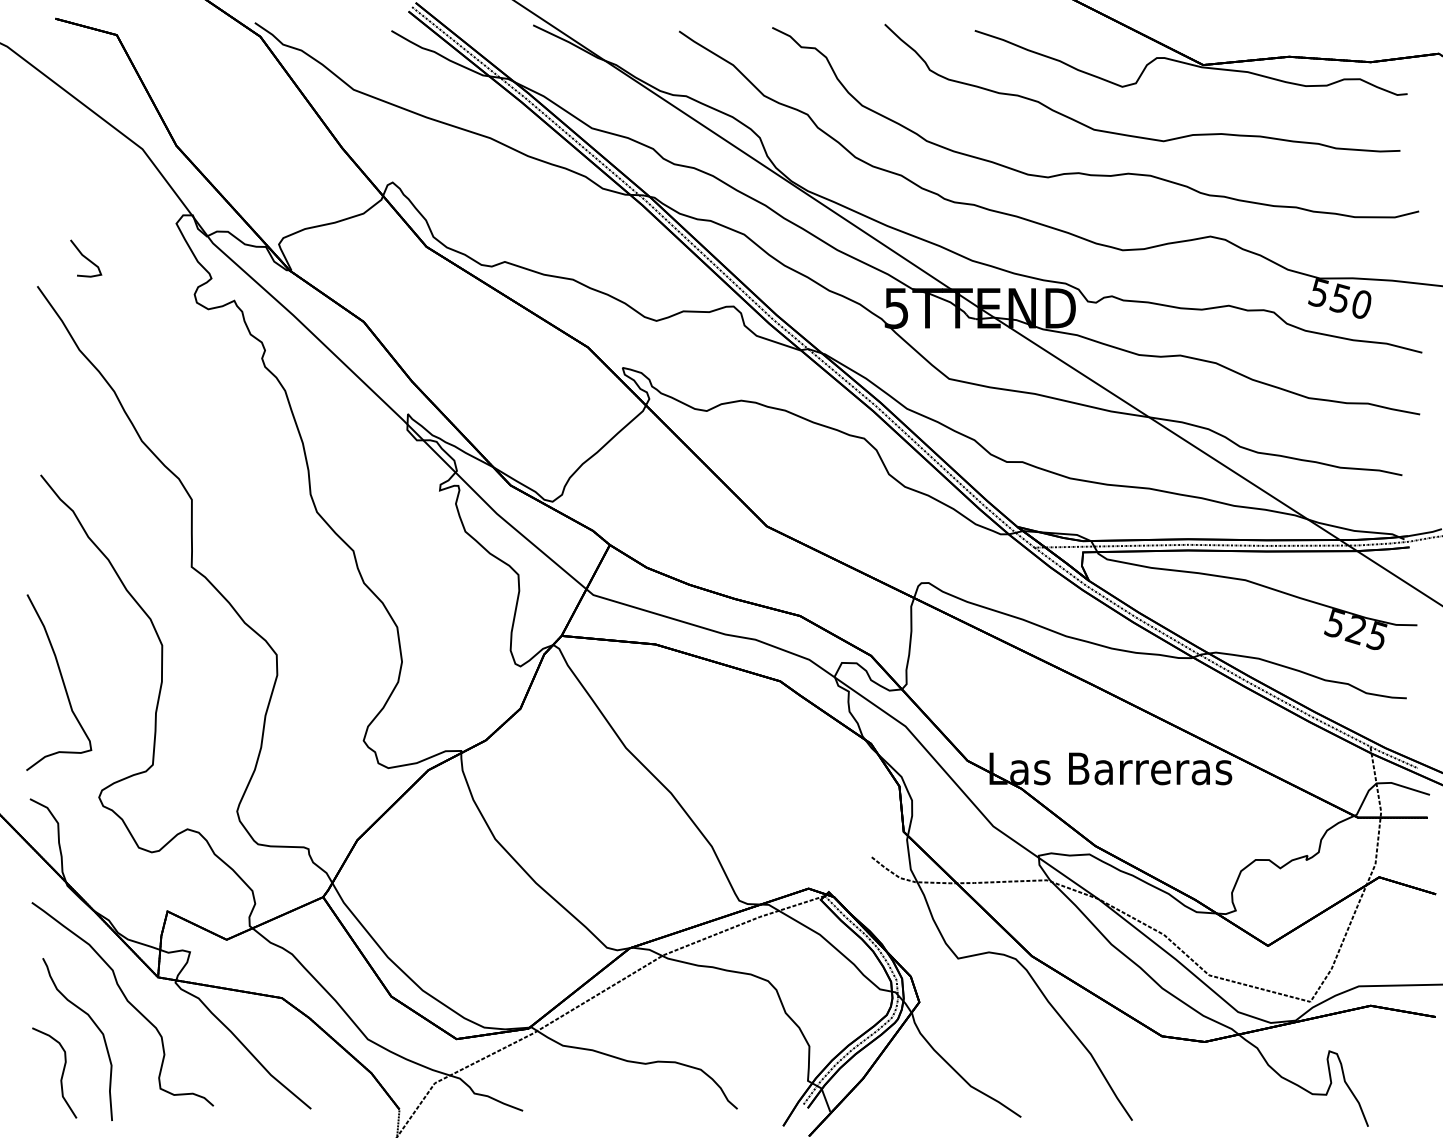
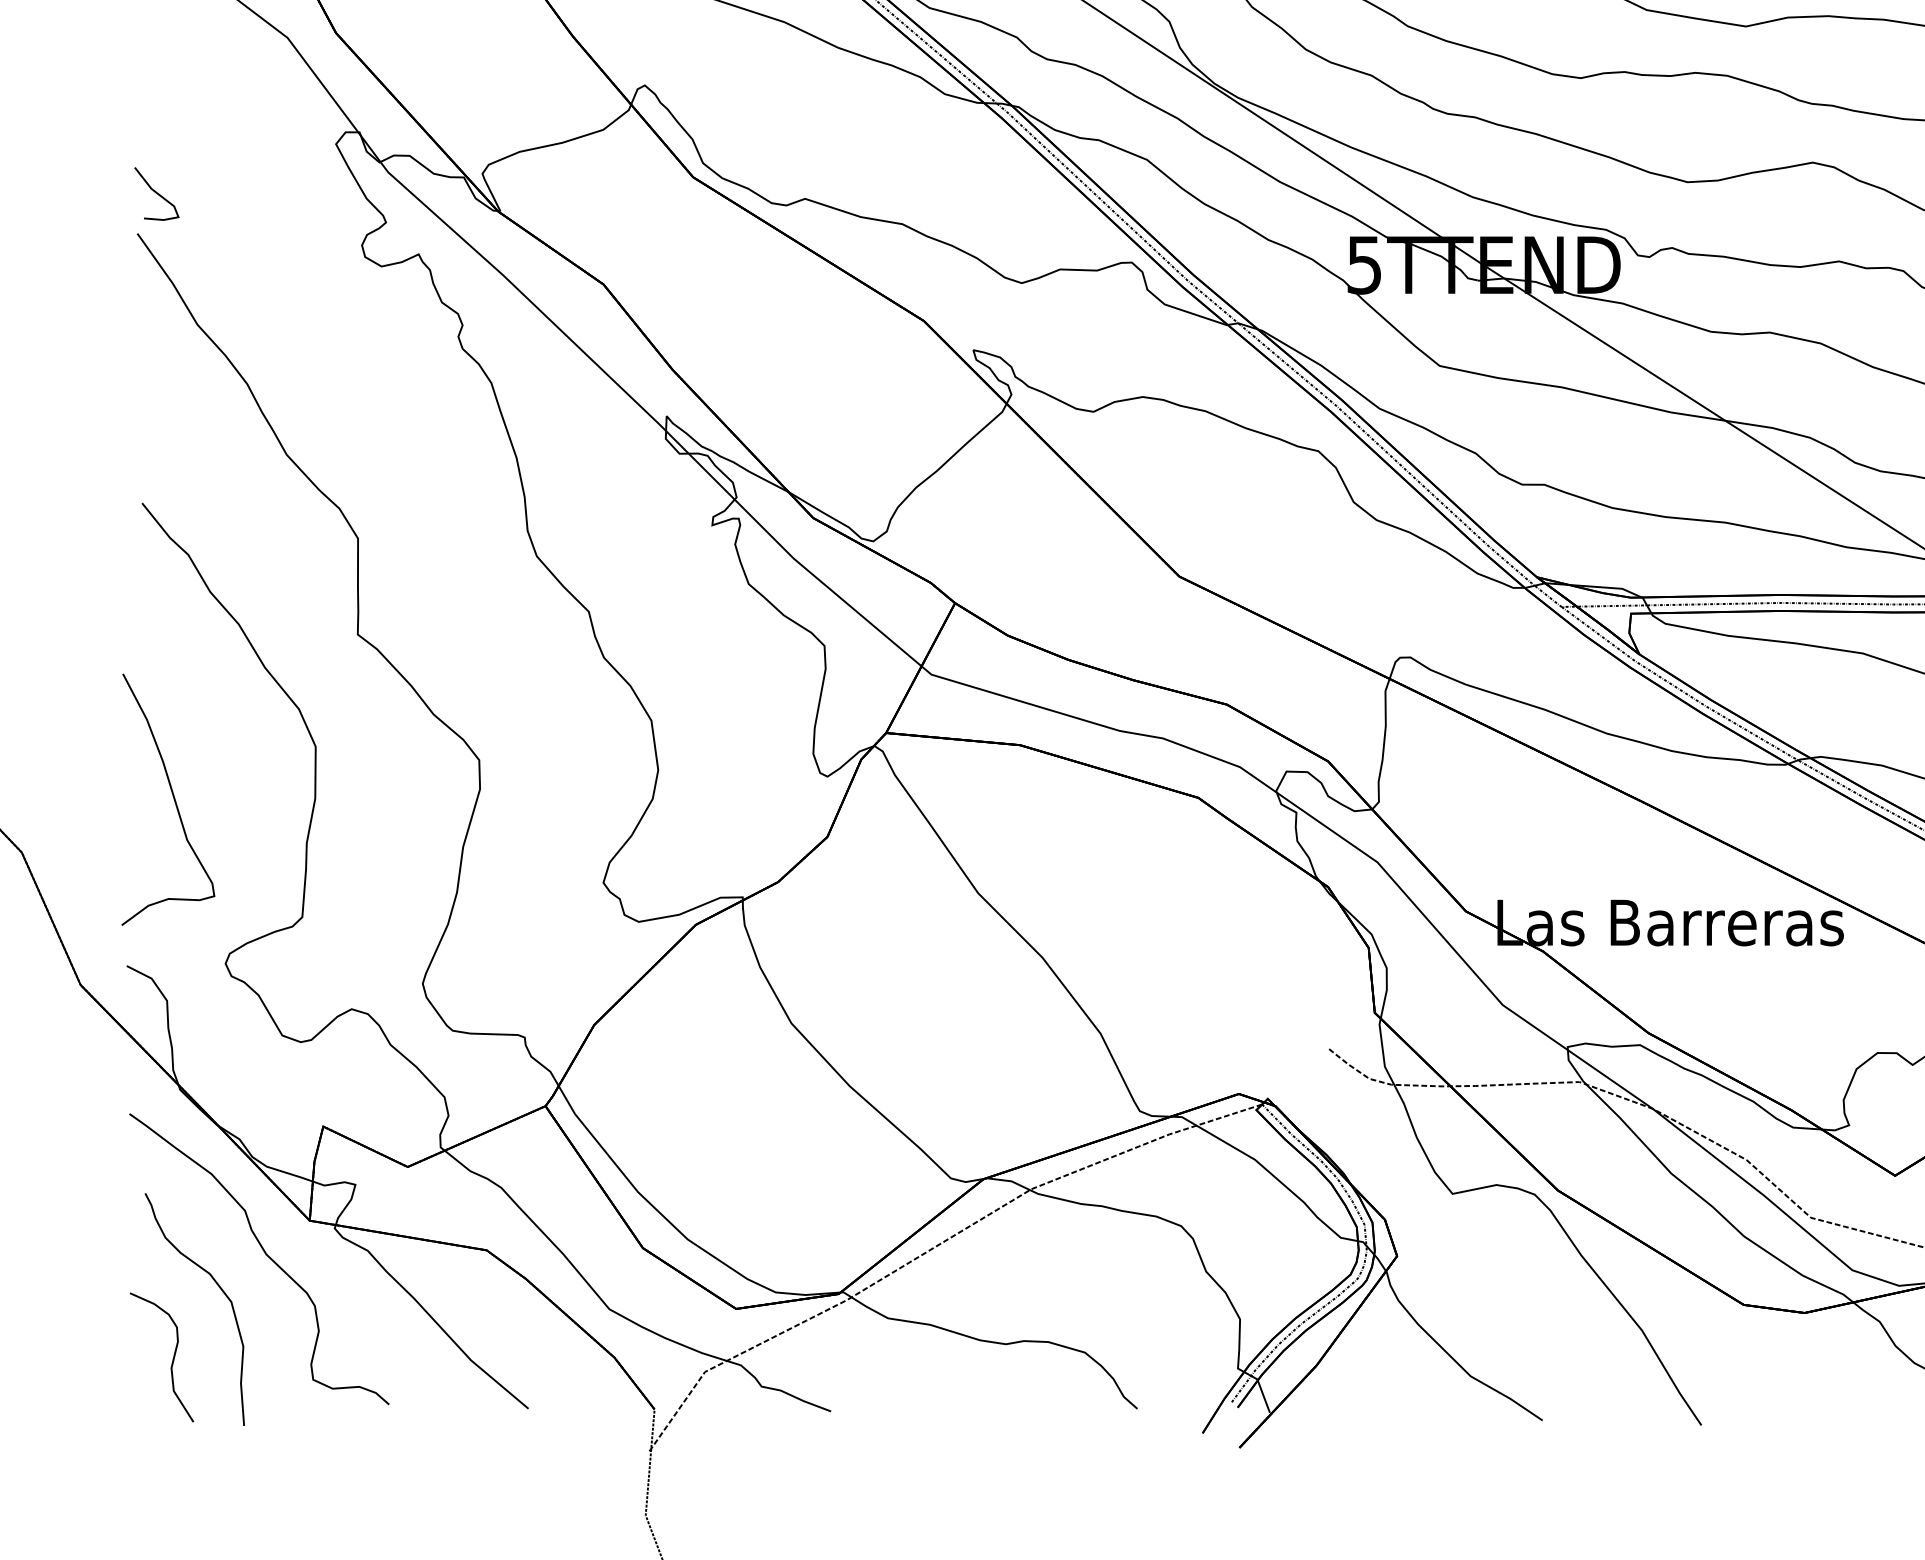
curve: (86, 258) -> (157, 193), moved

